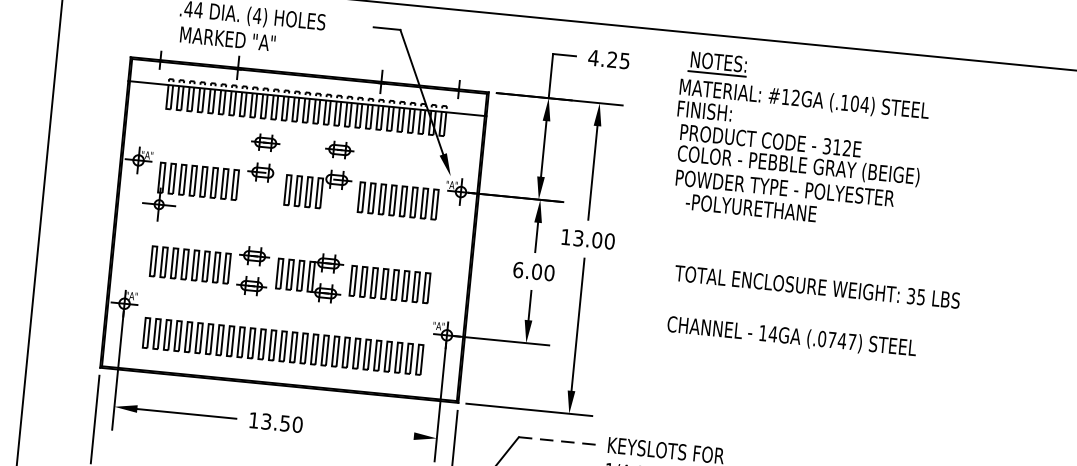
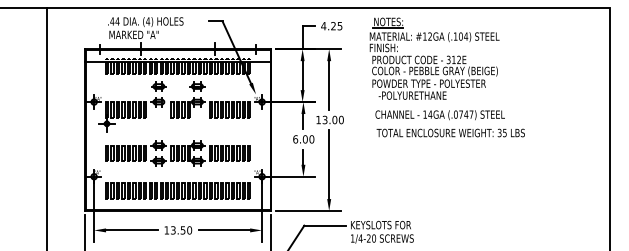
text: (790, 337) -> (439, 115), moved
line: (364, 431) -> (224, 230), added
line: (559, 440) -> (325, 225), dashed -> solid

